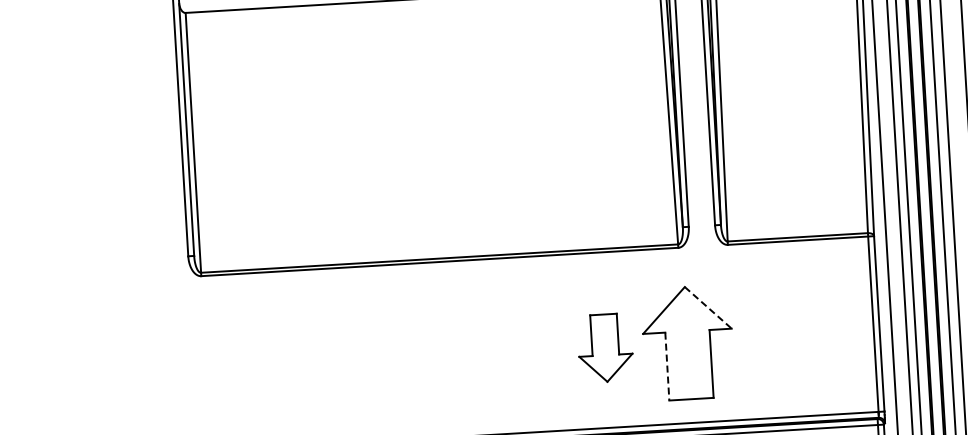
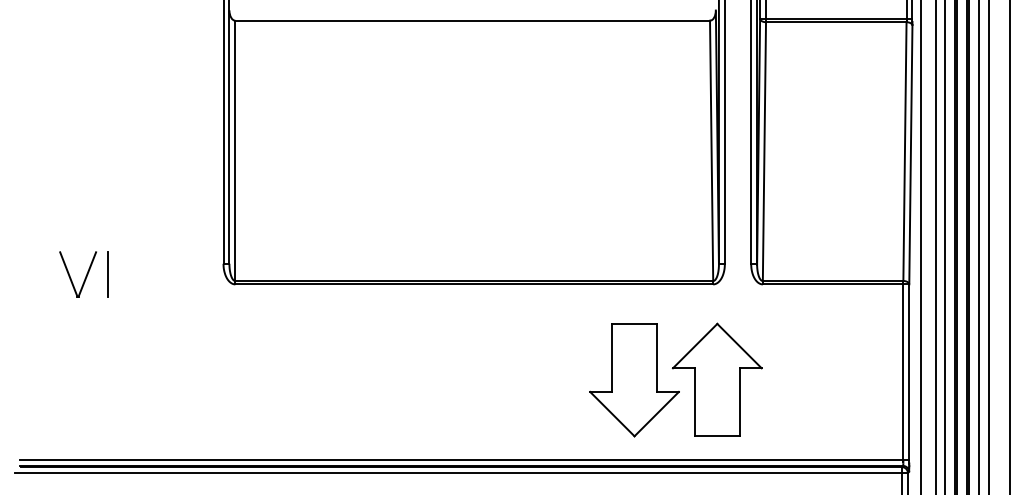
line: (74, 273) -> (108, 274), added
part: (36, 277) -> (70, 275), added
line: (708, 308) -> (739, 346), dashed -> solid
part: (605, 348) -> (634, 380), size x1.67
line: (667, 366) -> (695, 402), dashed -> solid

